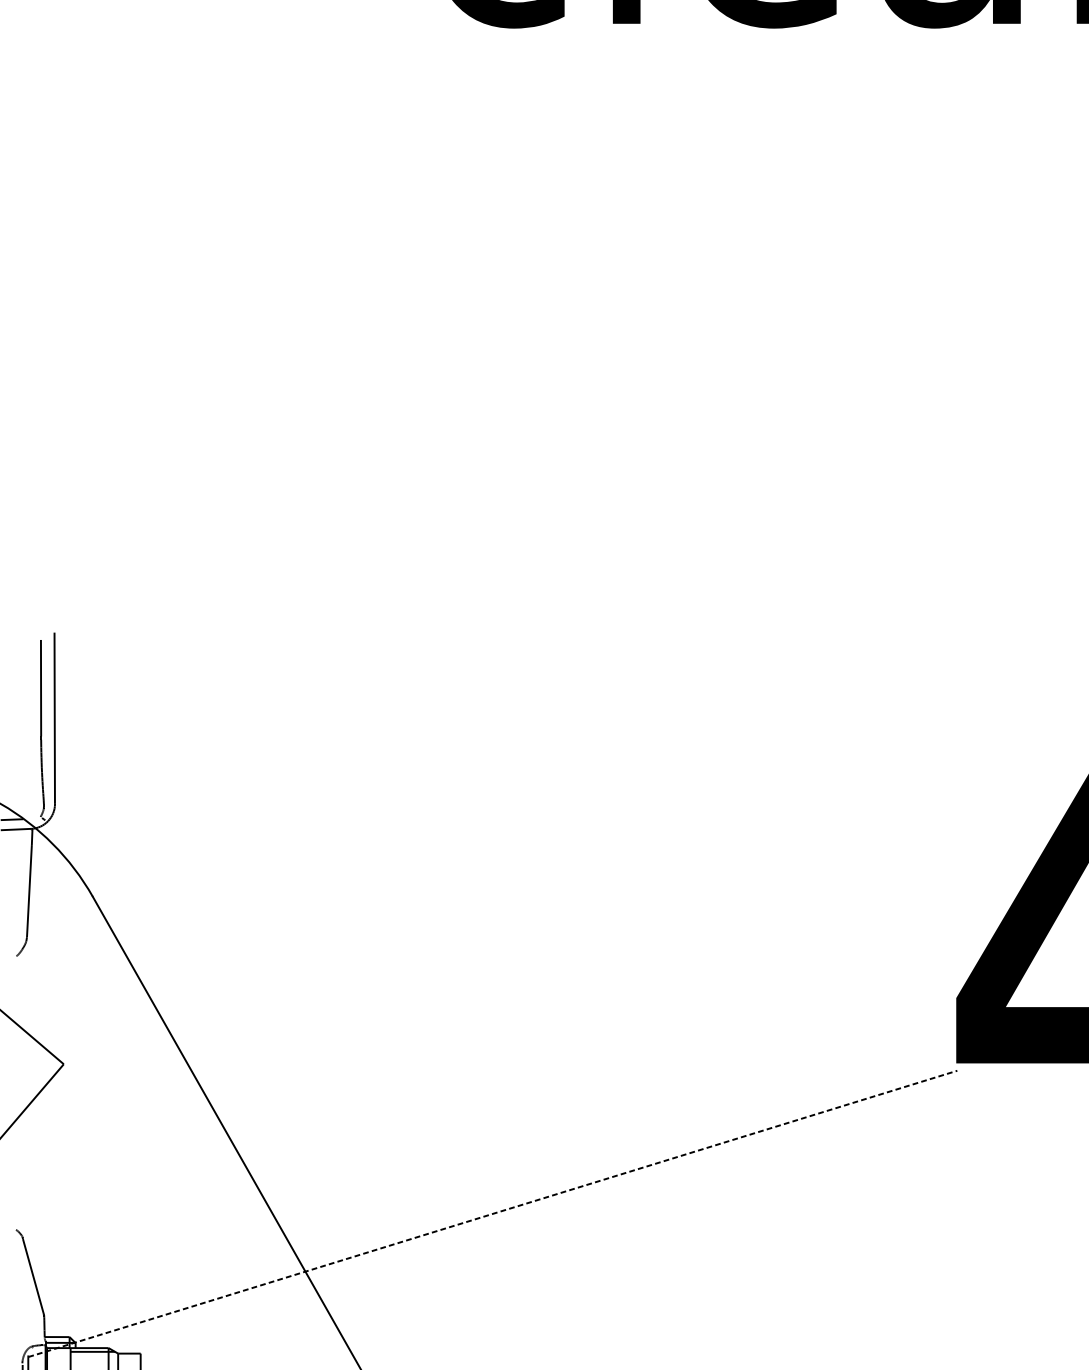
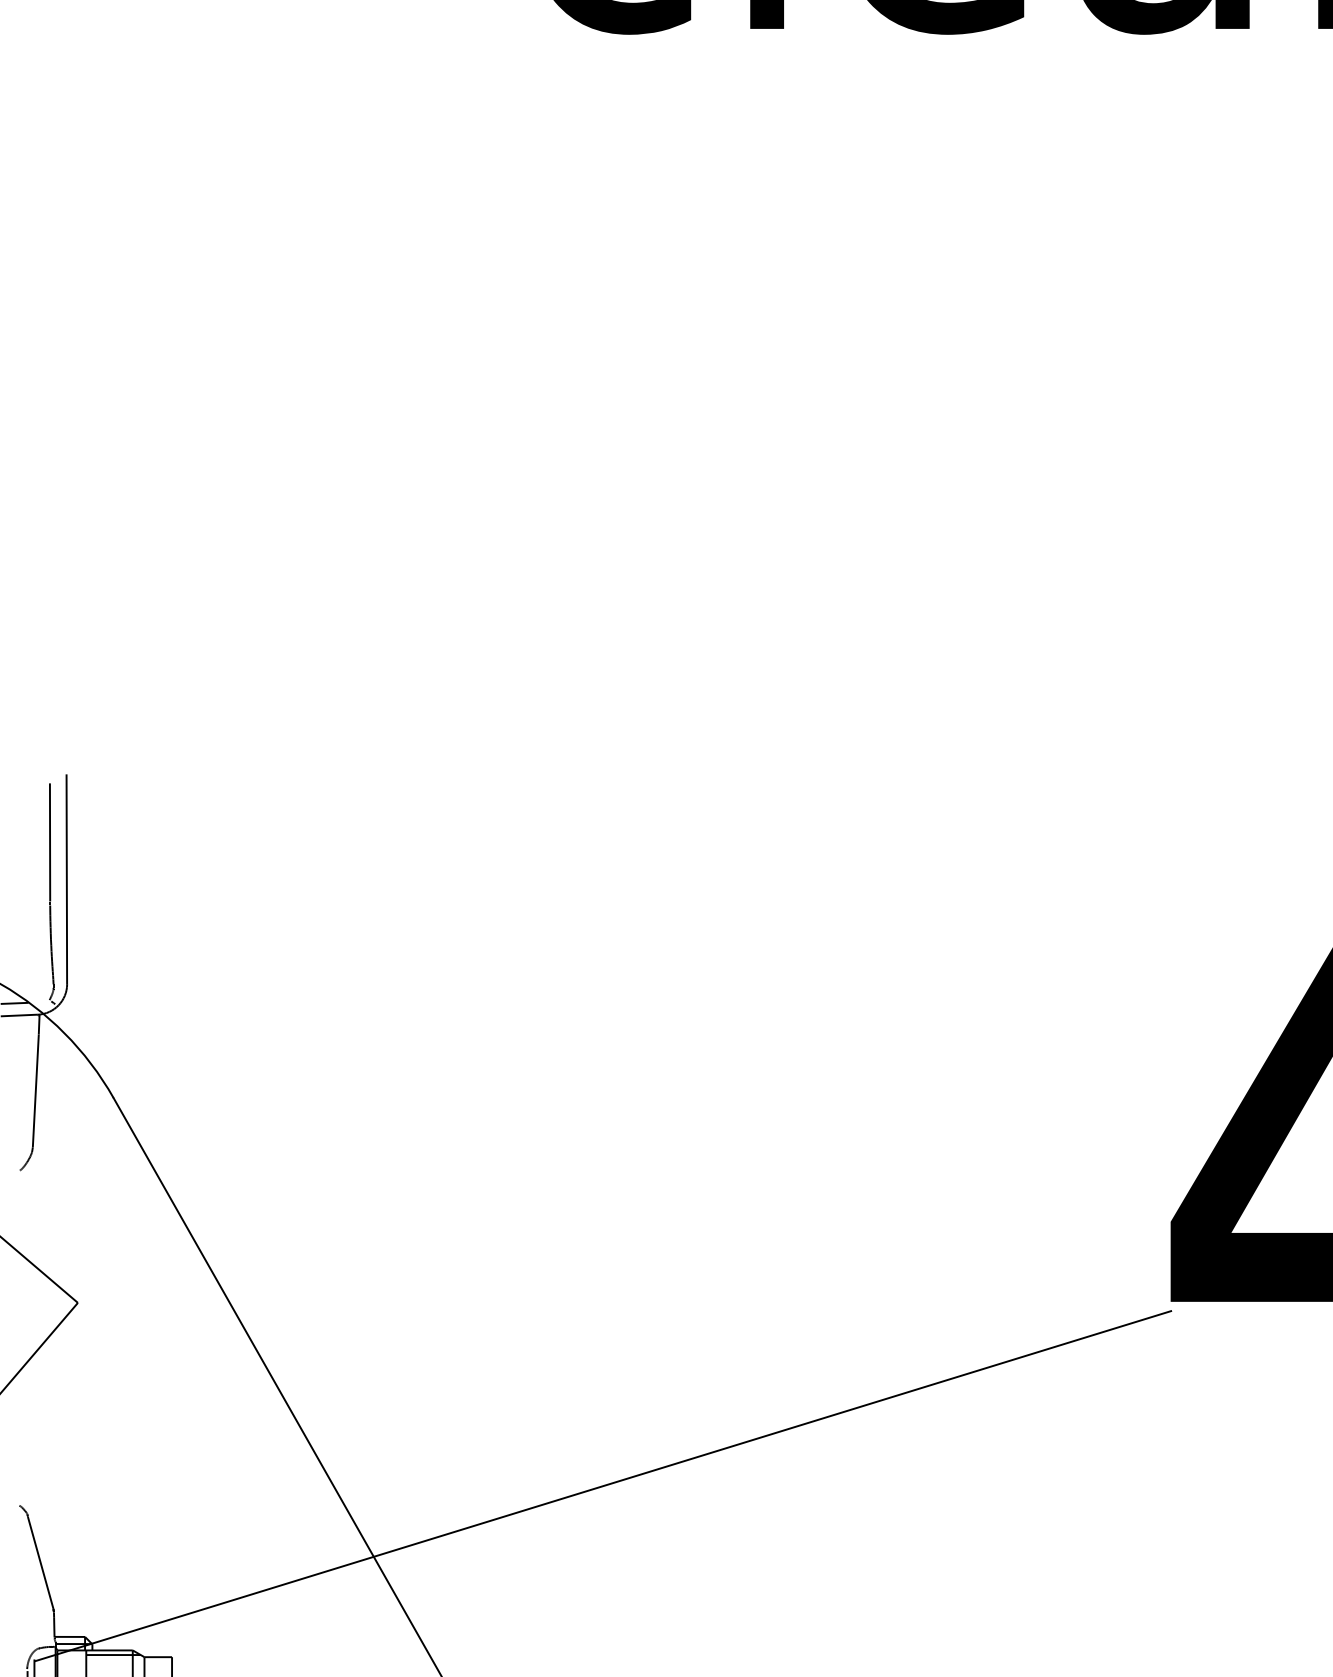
line: (493, 1213) -> (603, 1485), dashed -> solid

